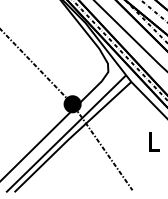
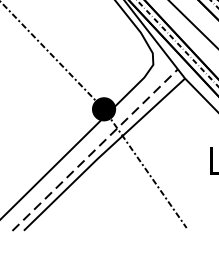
line: (66, 133) -> (95, 149), solid -> dashed

